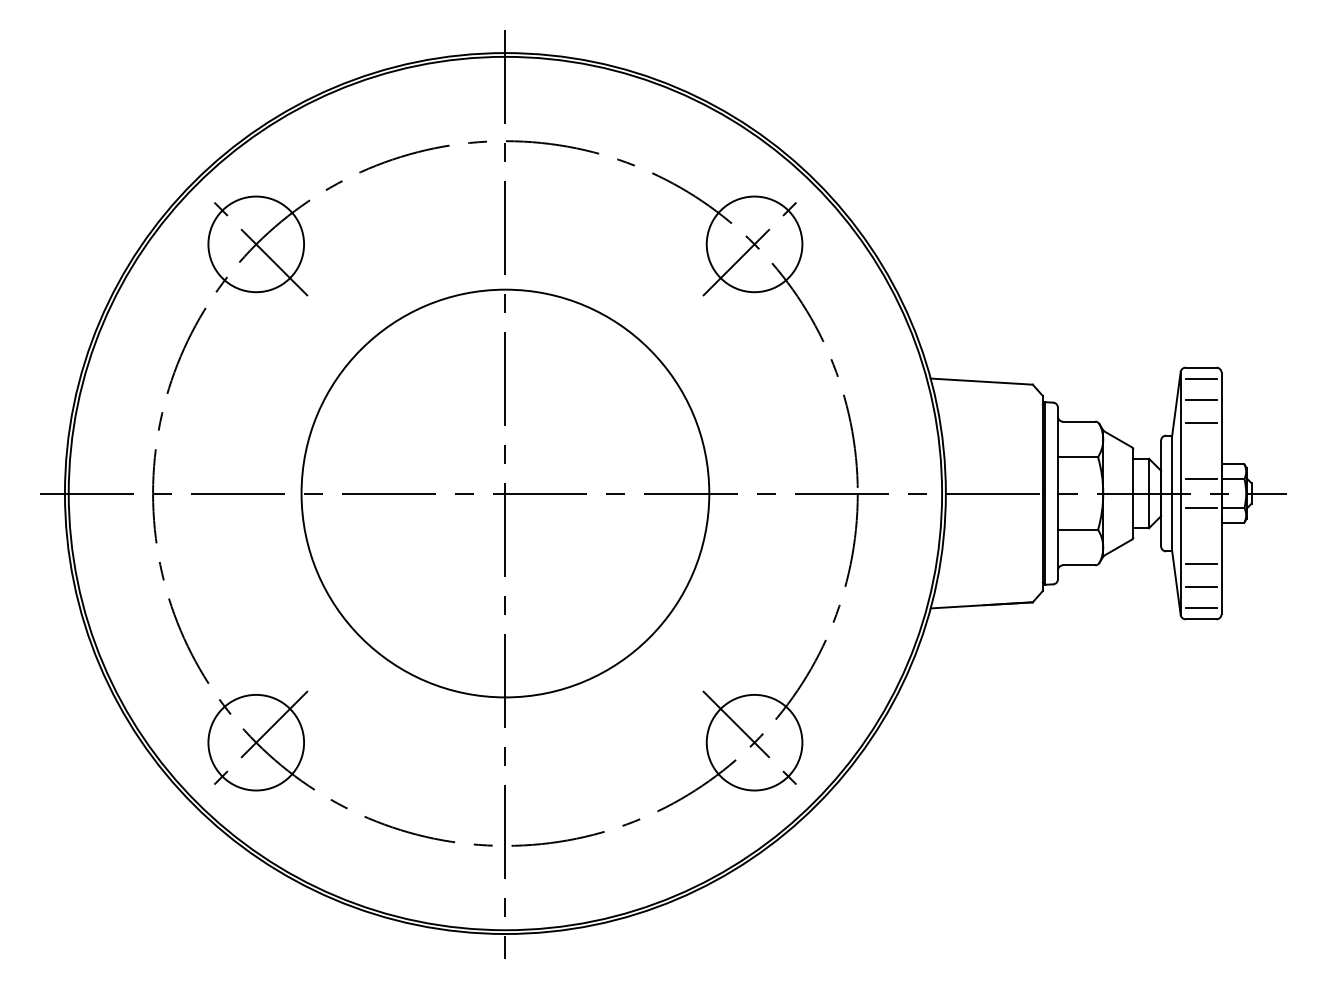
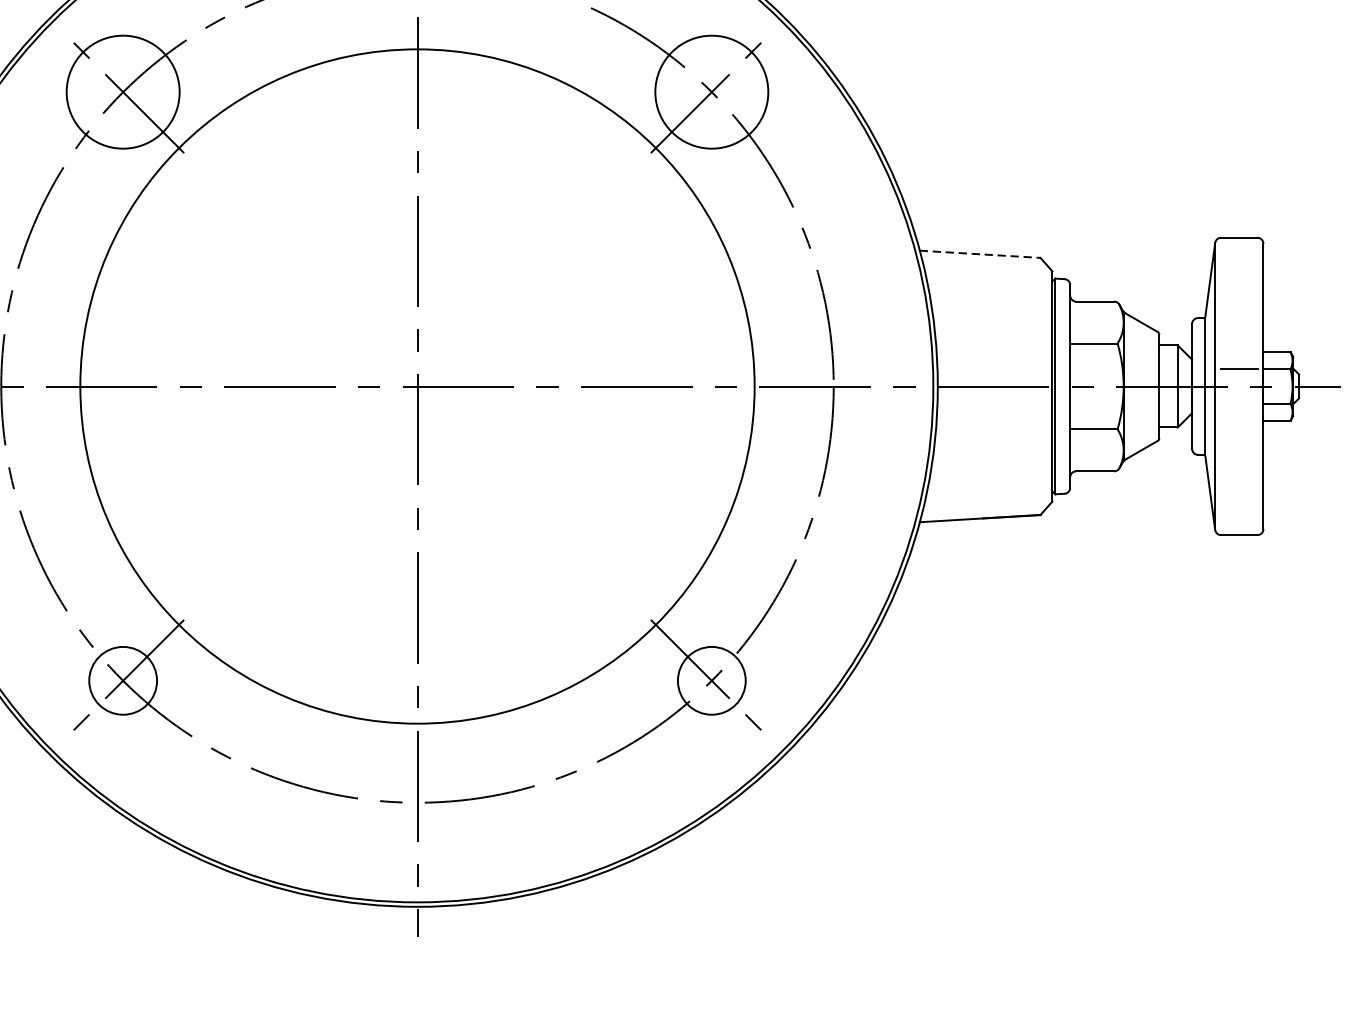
line: (1200, 378) -> (1238, 250), removed
line: (982, 381) -> (981, 254), solid -> dashed
line: (1200, 400) -> (1238, 276), removed
line: (1200, 422) -> (1238, 302), removed
circle: (505, 493) -> (417, 386), size x1.4
line: (1200, 508) -> (1238, 404), removed
line: (1200, 564) -> (1238, 470), removed
line: (1200, 586) -> (1238, 496), removed
line: (1200, 608) -> (1238, 522), removed
circle: (256, 742) -> (123, 680), size x0.6
circle: (754, 742) -> (711, 680), size x0.6

